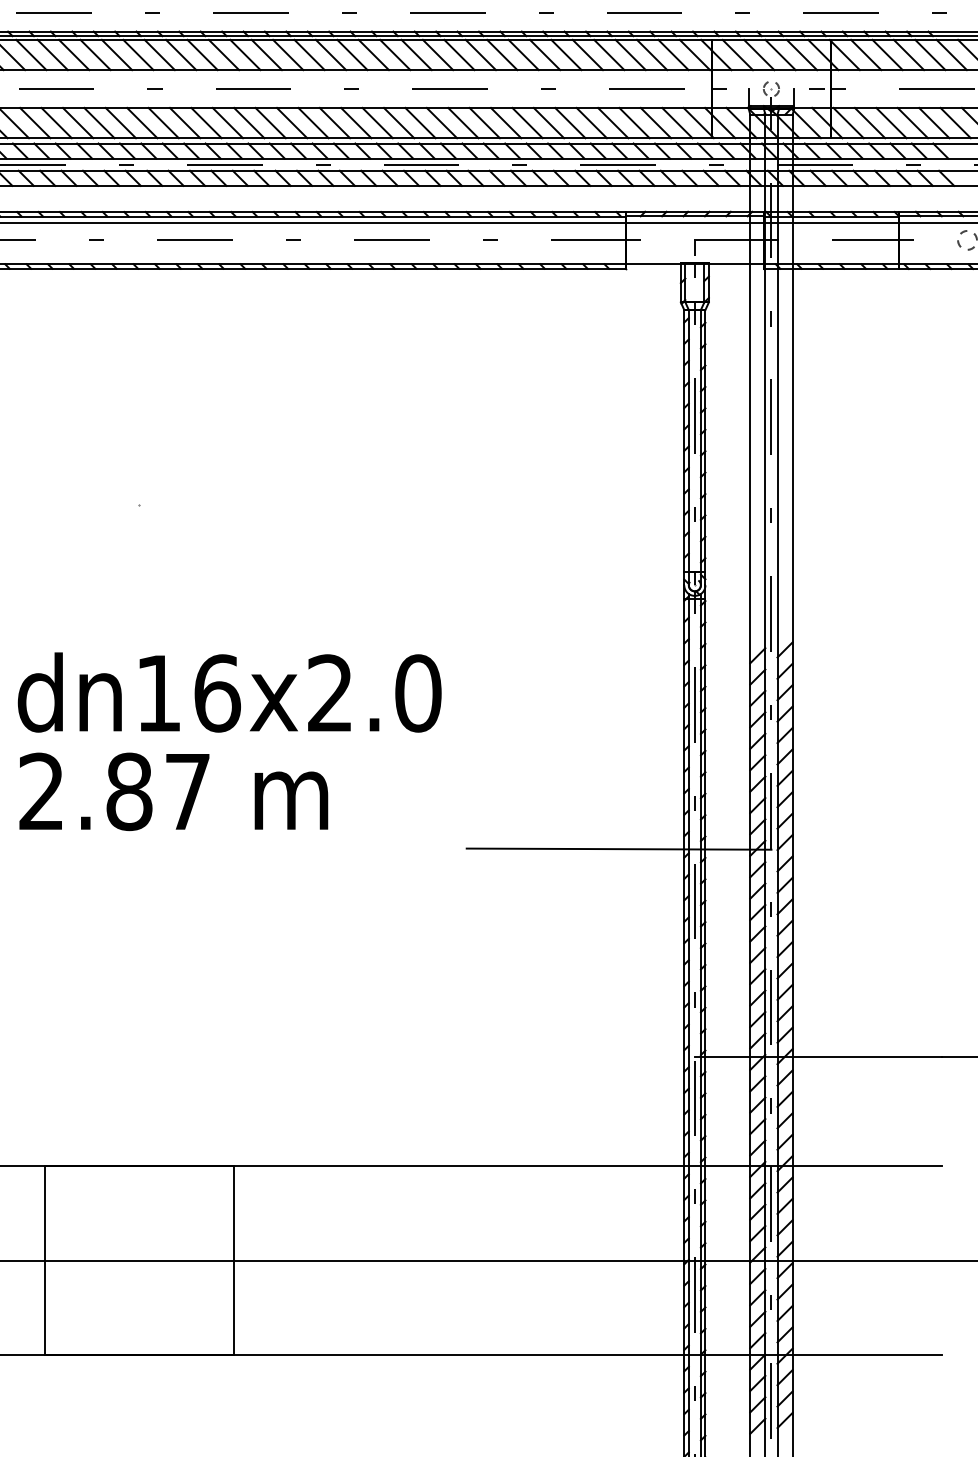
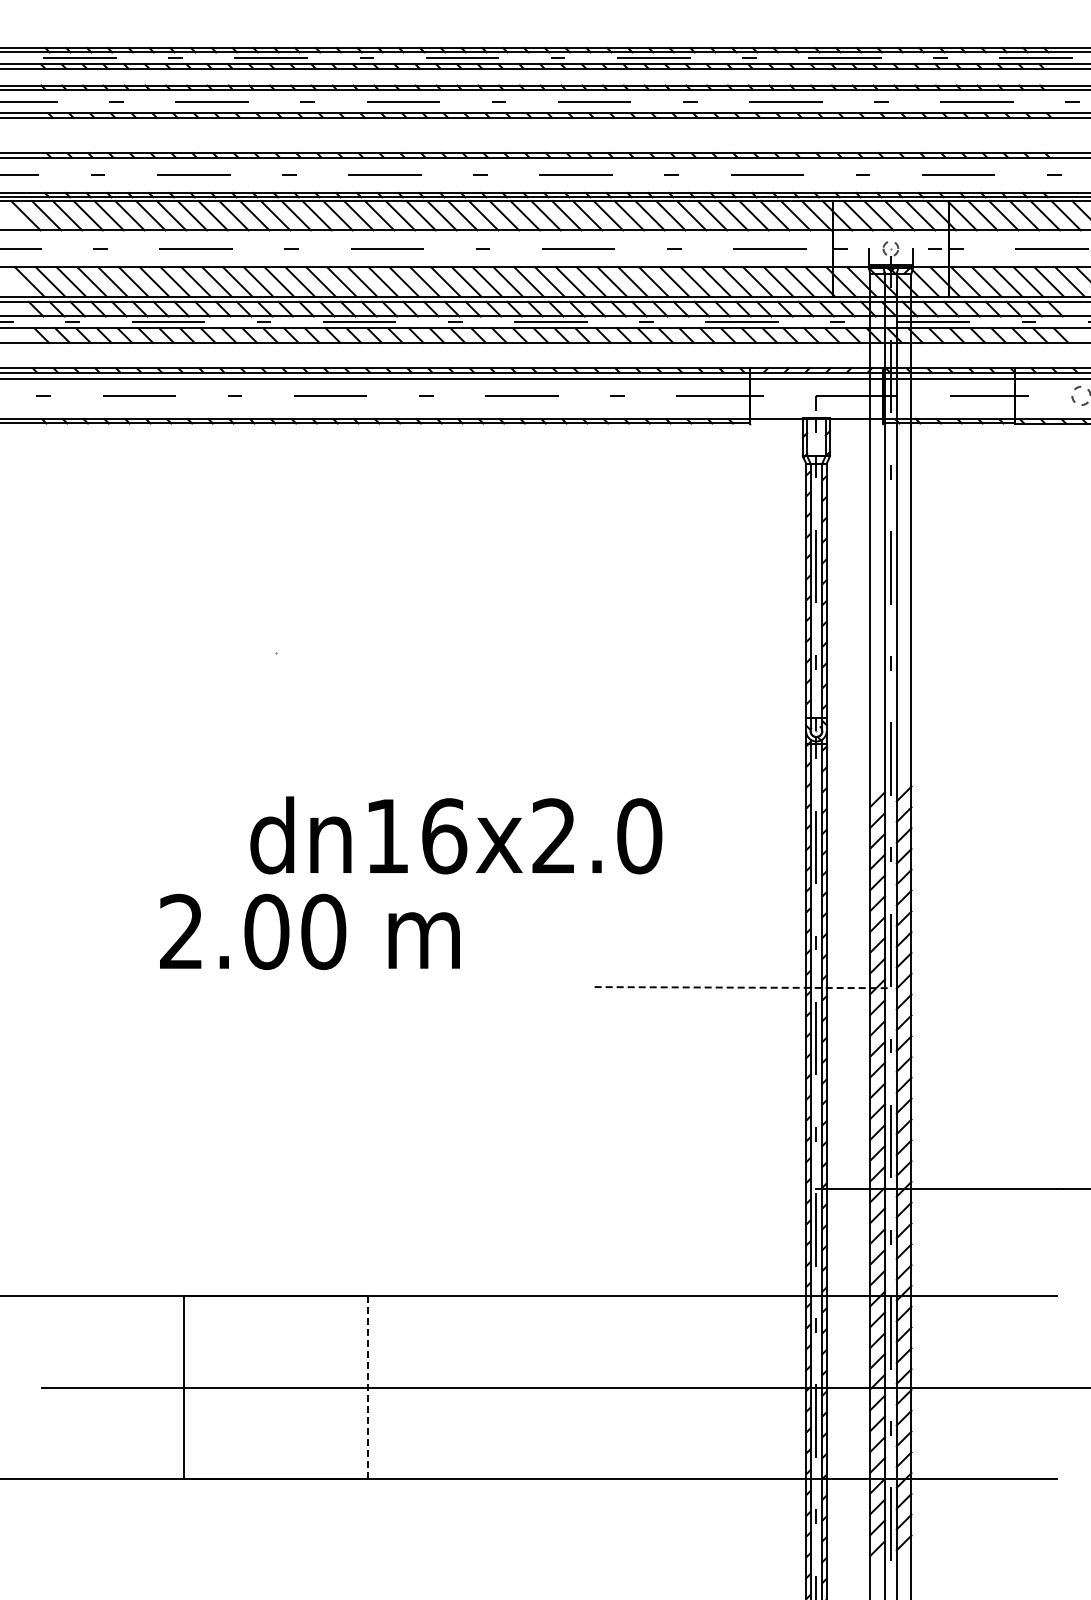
text: (229, 692) -> (456, 835), moved
text: (158, 791) -> (295, 931), 2.87 -> 2.00
line: (619, 849) -> (743, 987), solid -> dashed
line: (234, 1260) -> (368, 1387), solid -> dashed

